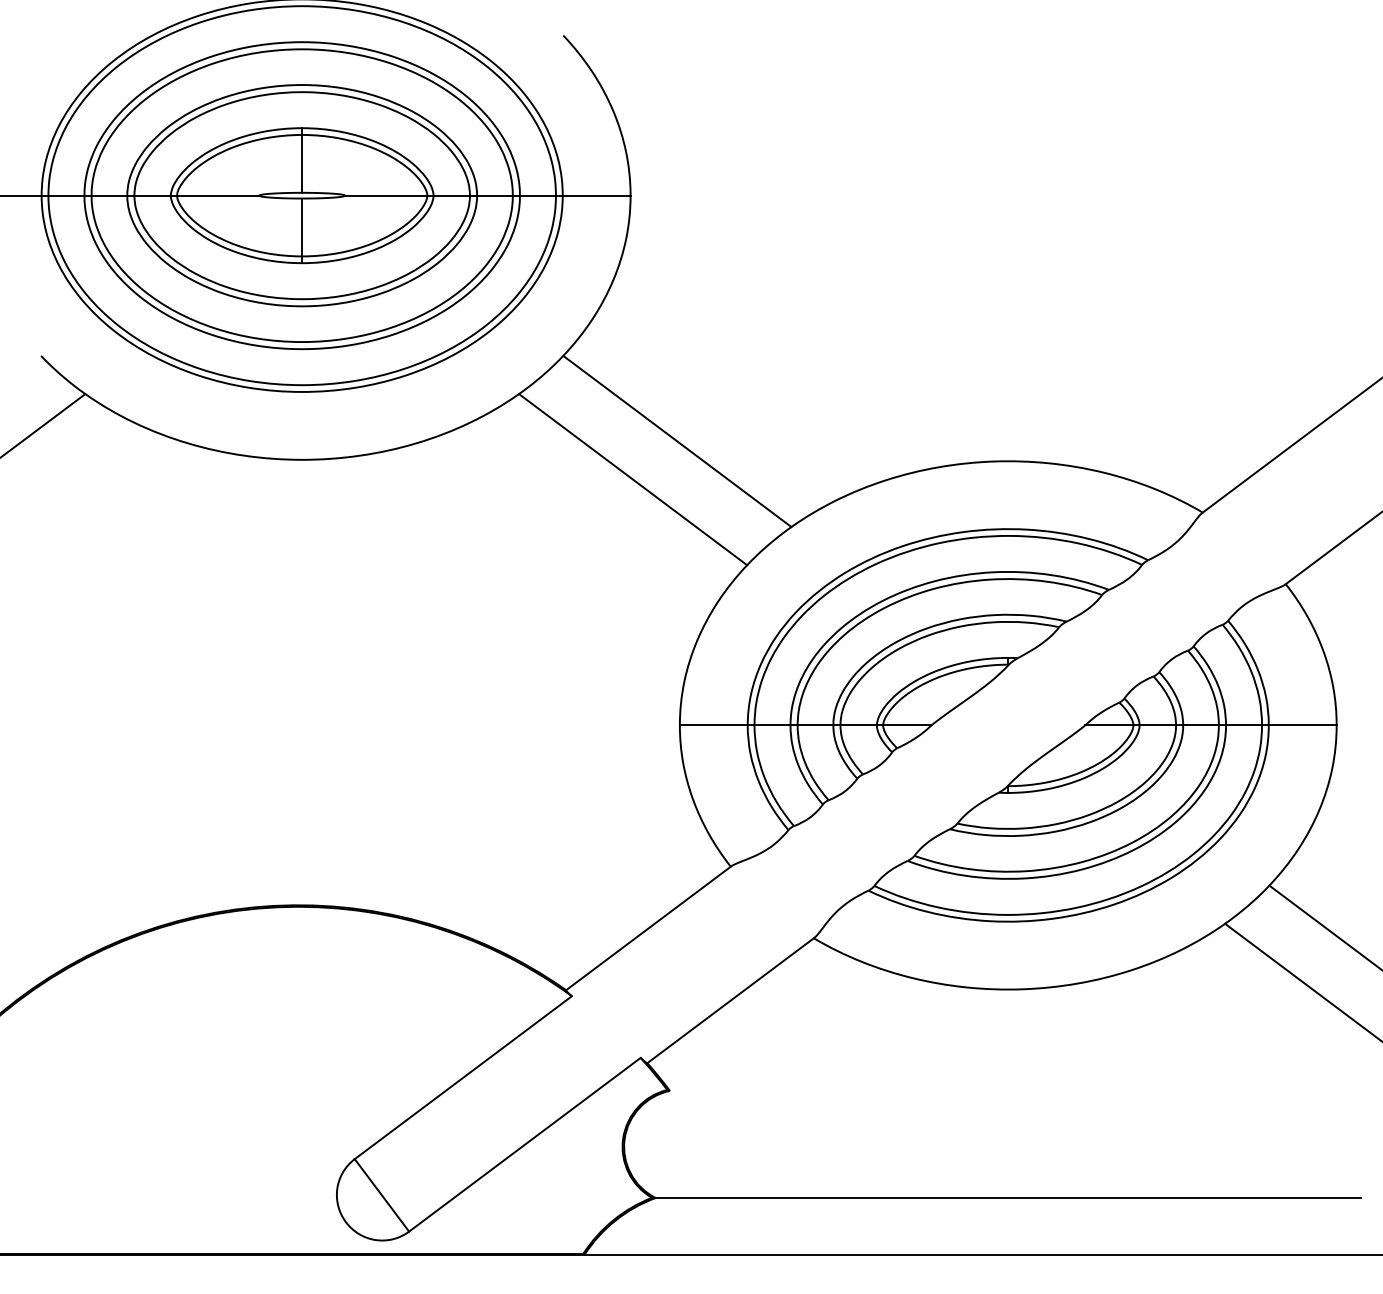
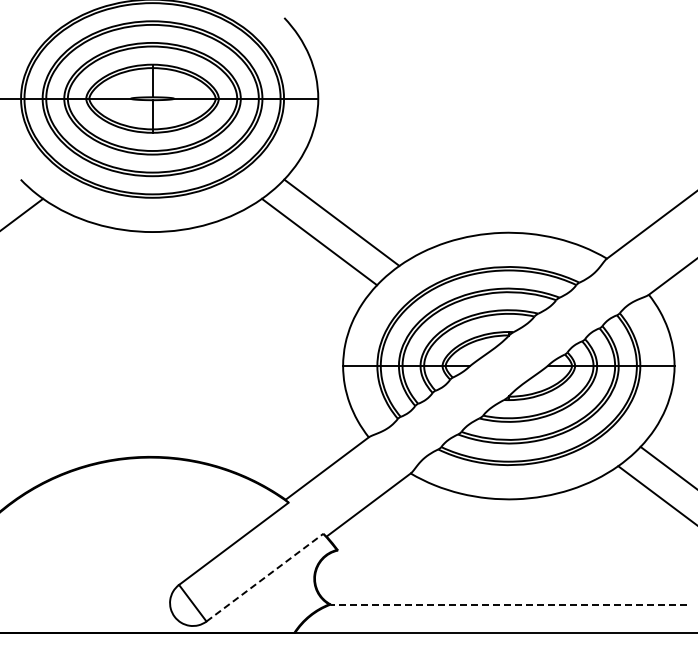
line: (526, 1144) -> (265, 577), solid -> dashed
line: (1007, 1197) -> (508, 604), solid -> dashed

